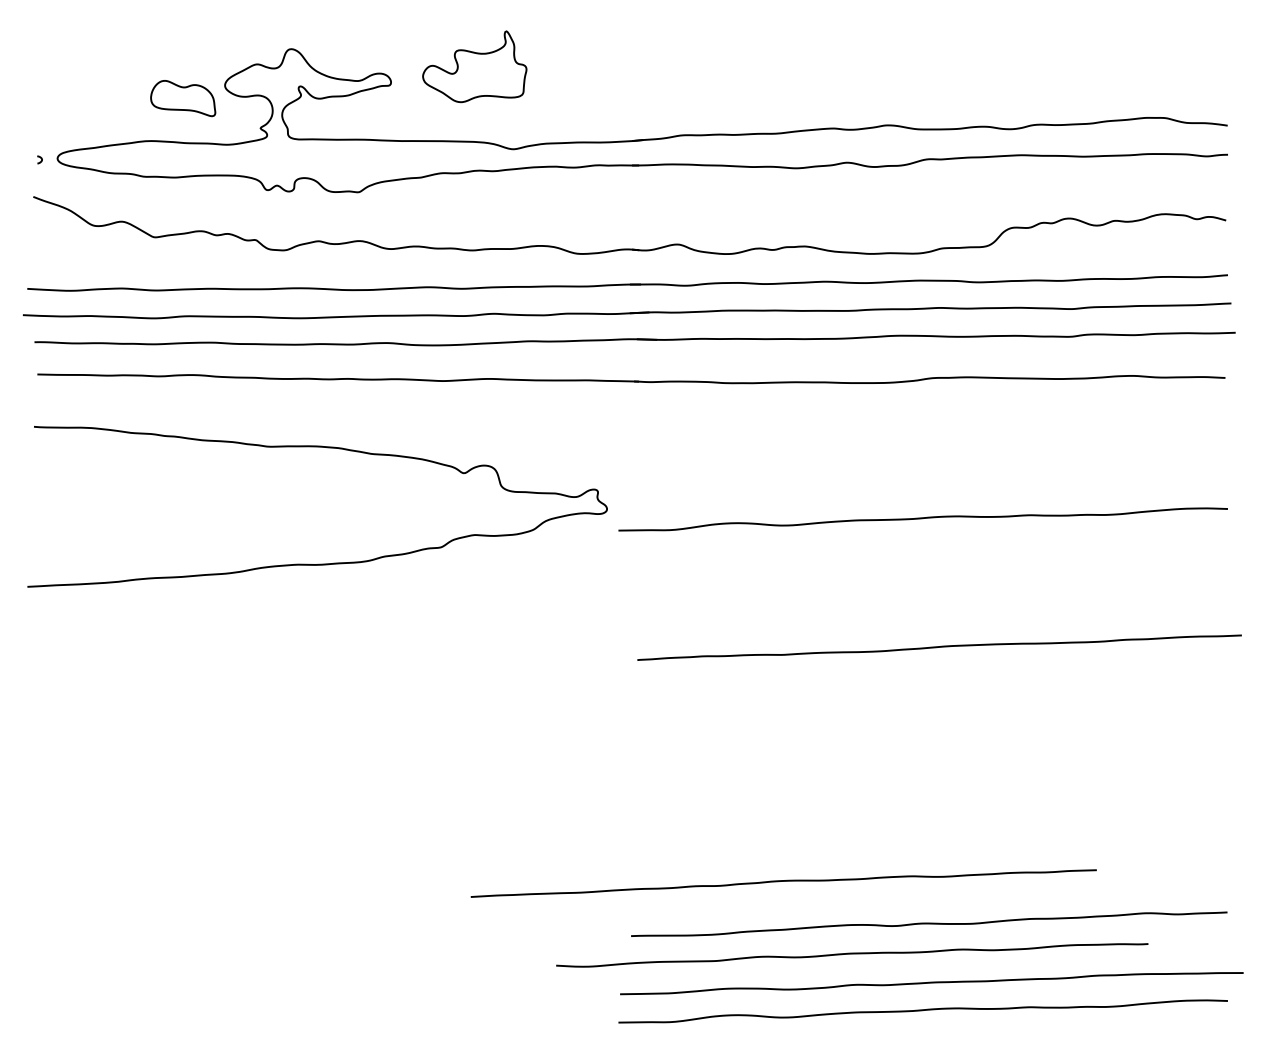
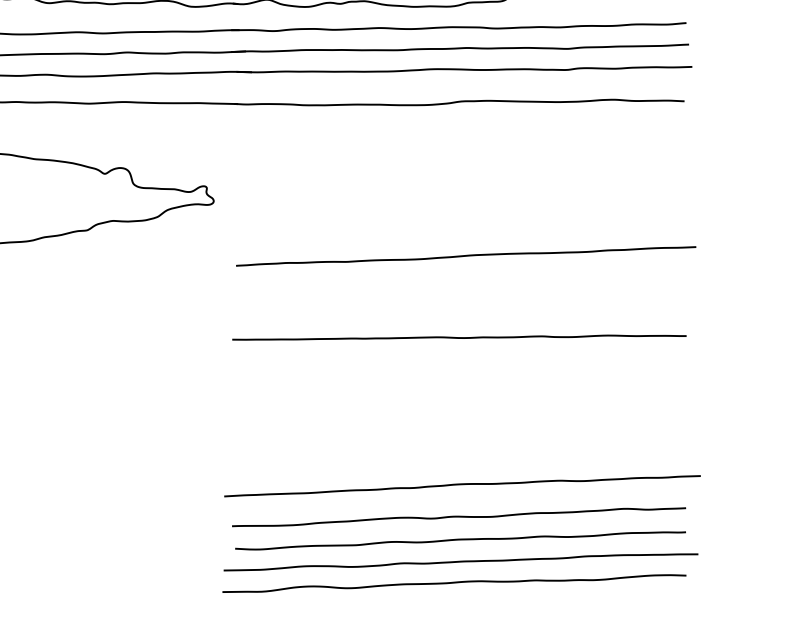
curve: (922, 519) -> (453, 209), removed
curve: (939, 647) -> (466, 256), moved
curve: (929, 688) -> (459, 337), added
curve: (783, 881) -> (462, 484), moved
curve: (852, 954) -> (460, 540), moved

